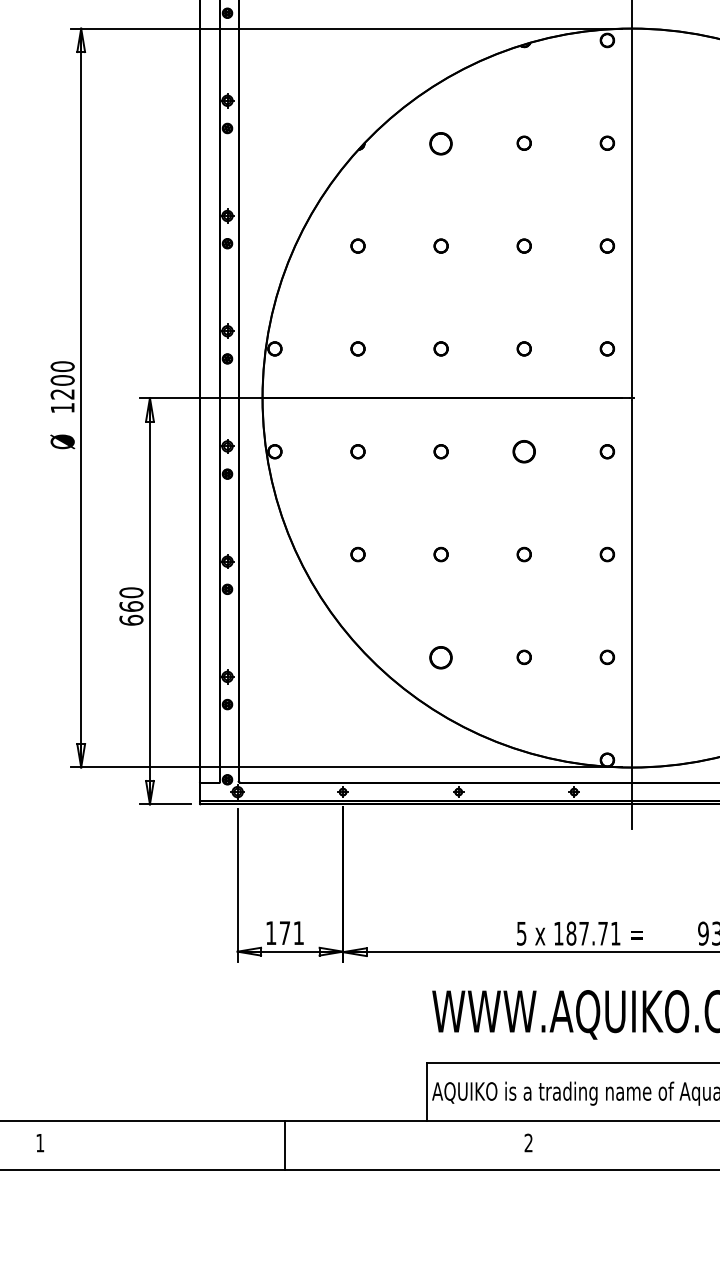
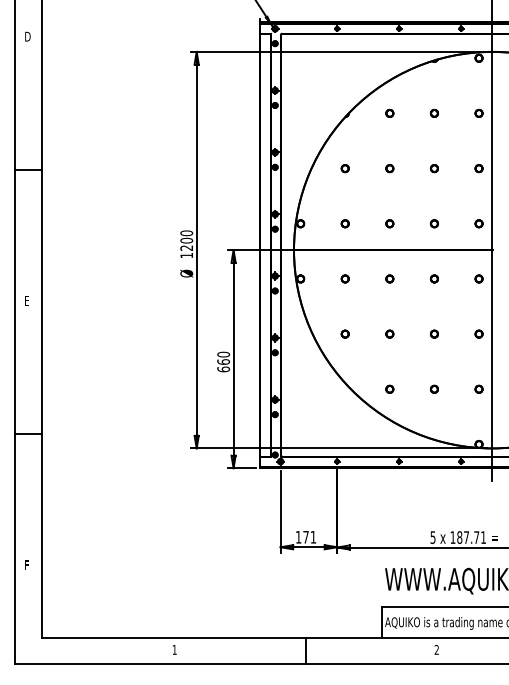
part: (440, 141) -> (389, 112), size x0.62
part: (524, 450) -> (434, 278), size x0.62
part: (440, 655) -> (389, 388), size x0.62

